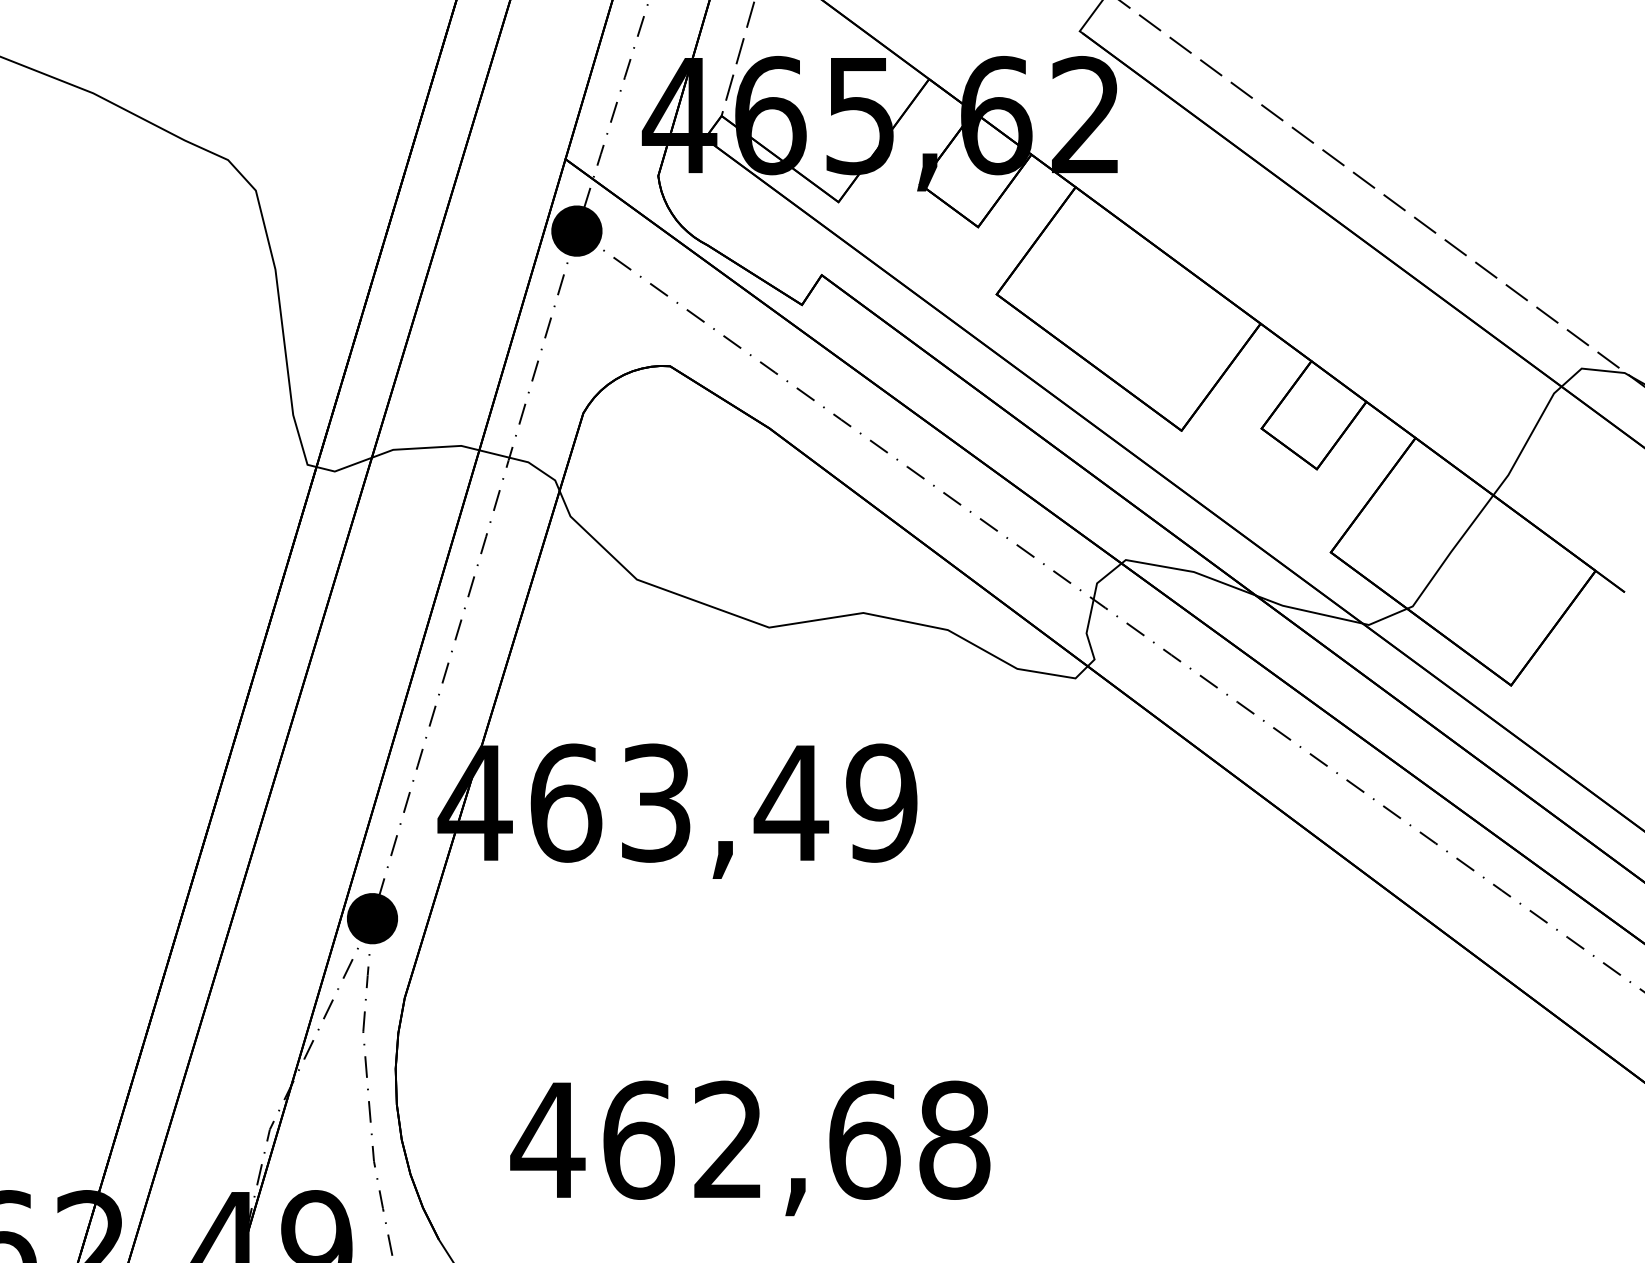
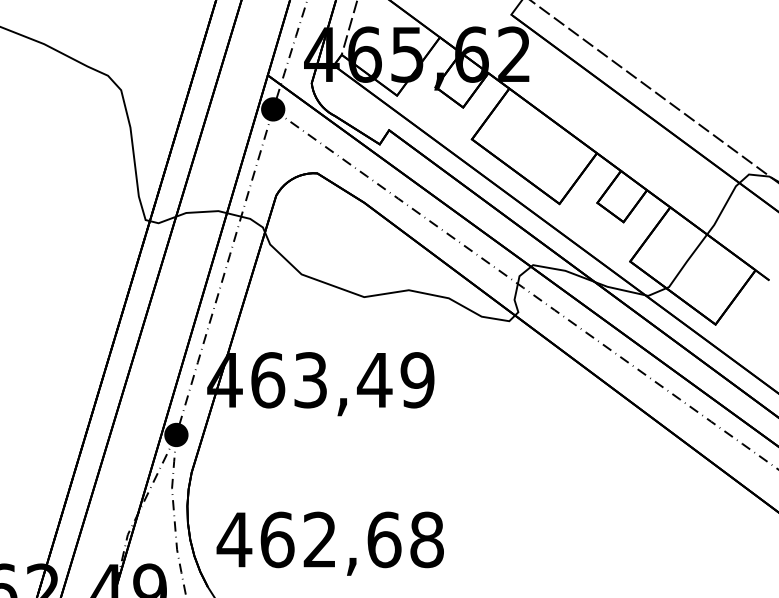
text: (748, 1147) -> (329, 543), moved

